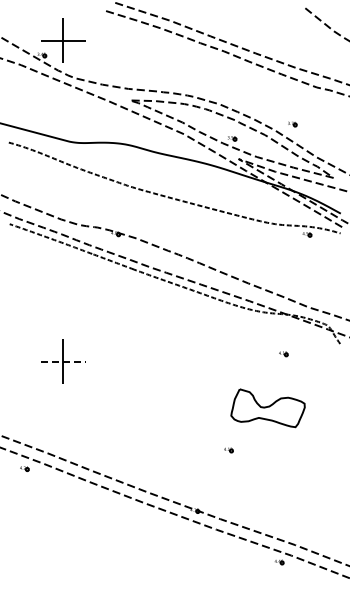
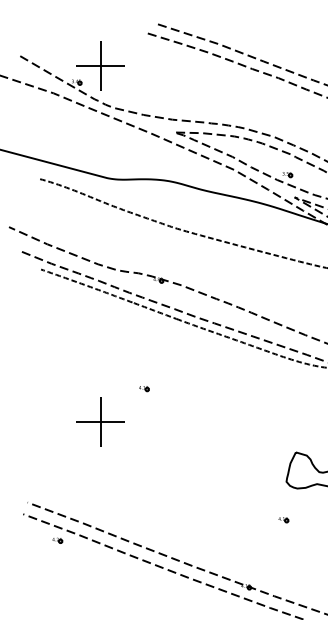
part: (102, 331) -> (143, 388), added
line: (63, 361) -> (100, 421), dashed -> solid

